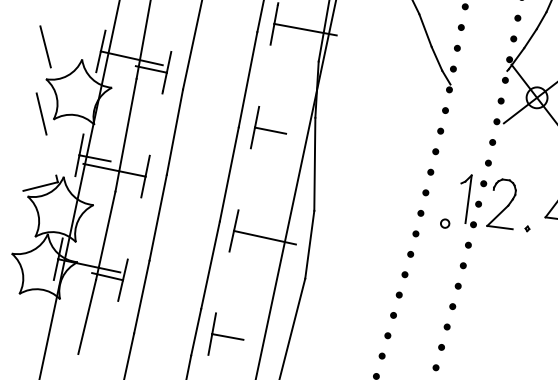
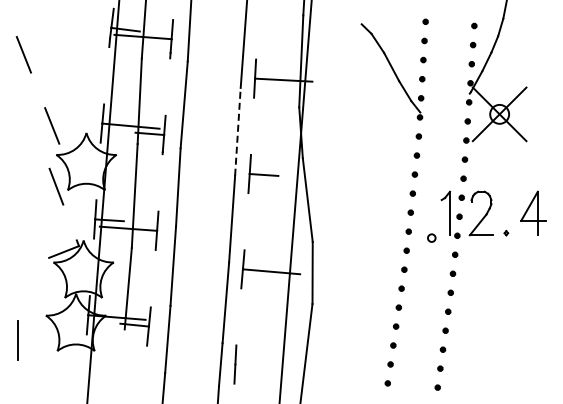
line: (247, 79) -> (237, 131), solid -> dashed
line: (86, 316) -> (120, 363), removed
line: (227, 337) -> (249, 365), removed

